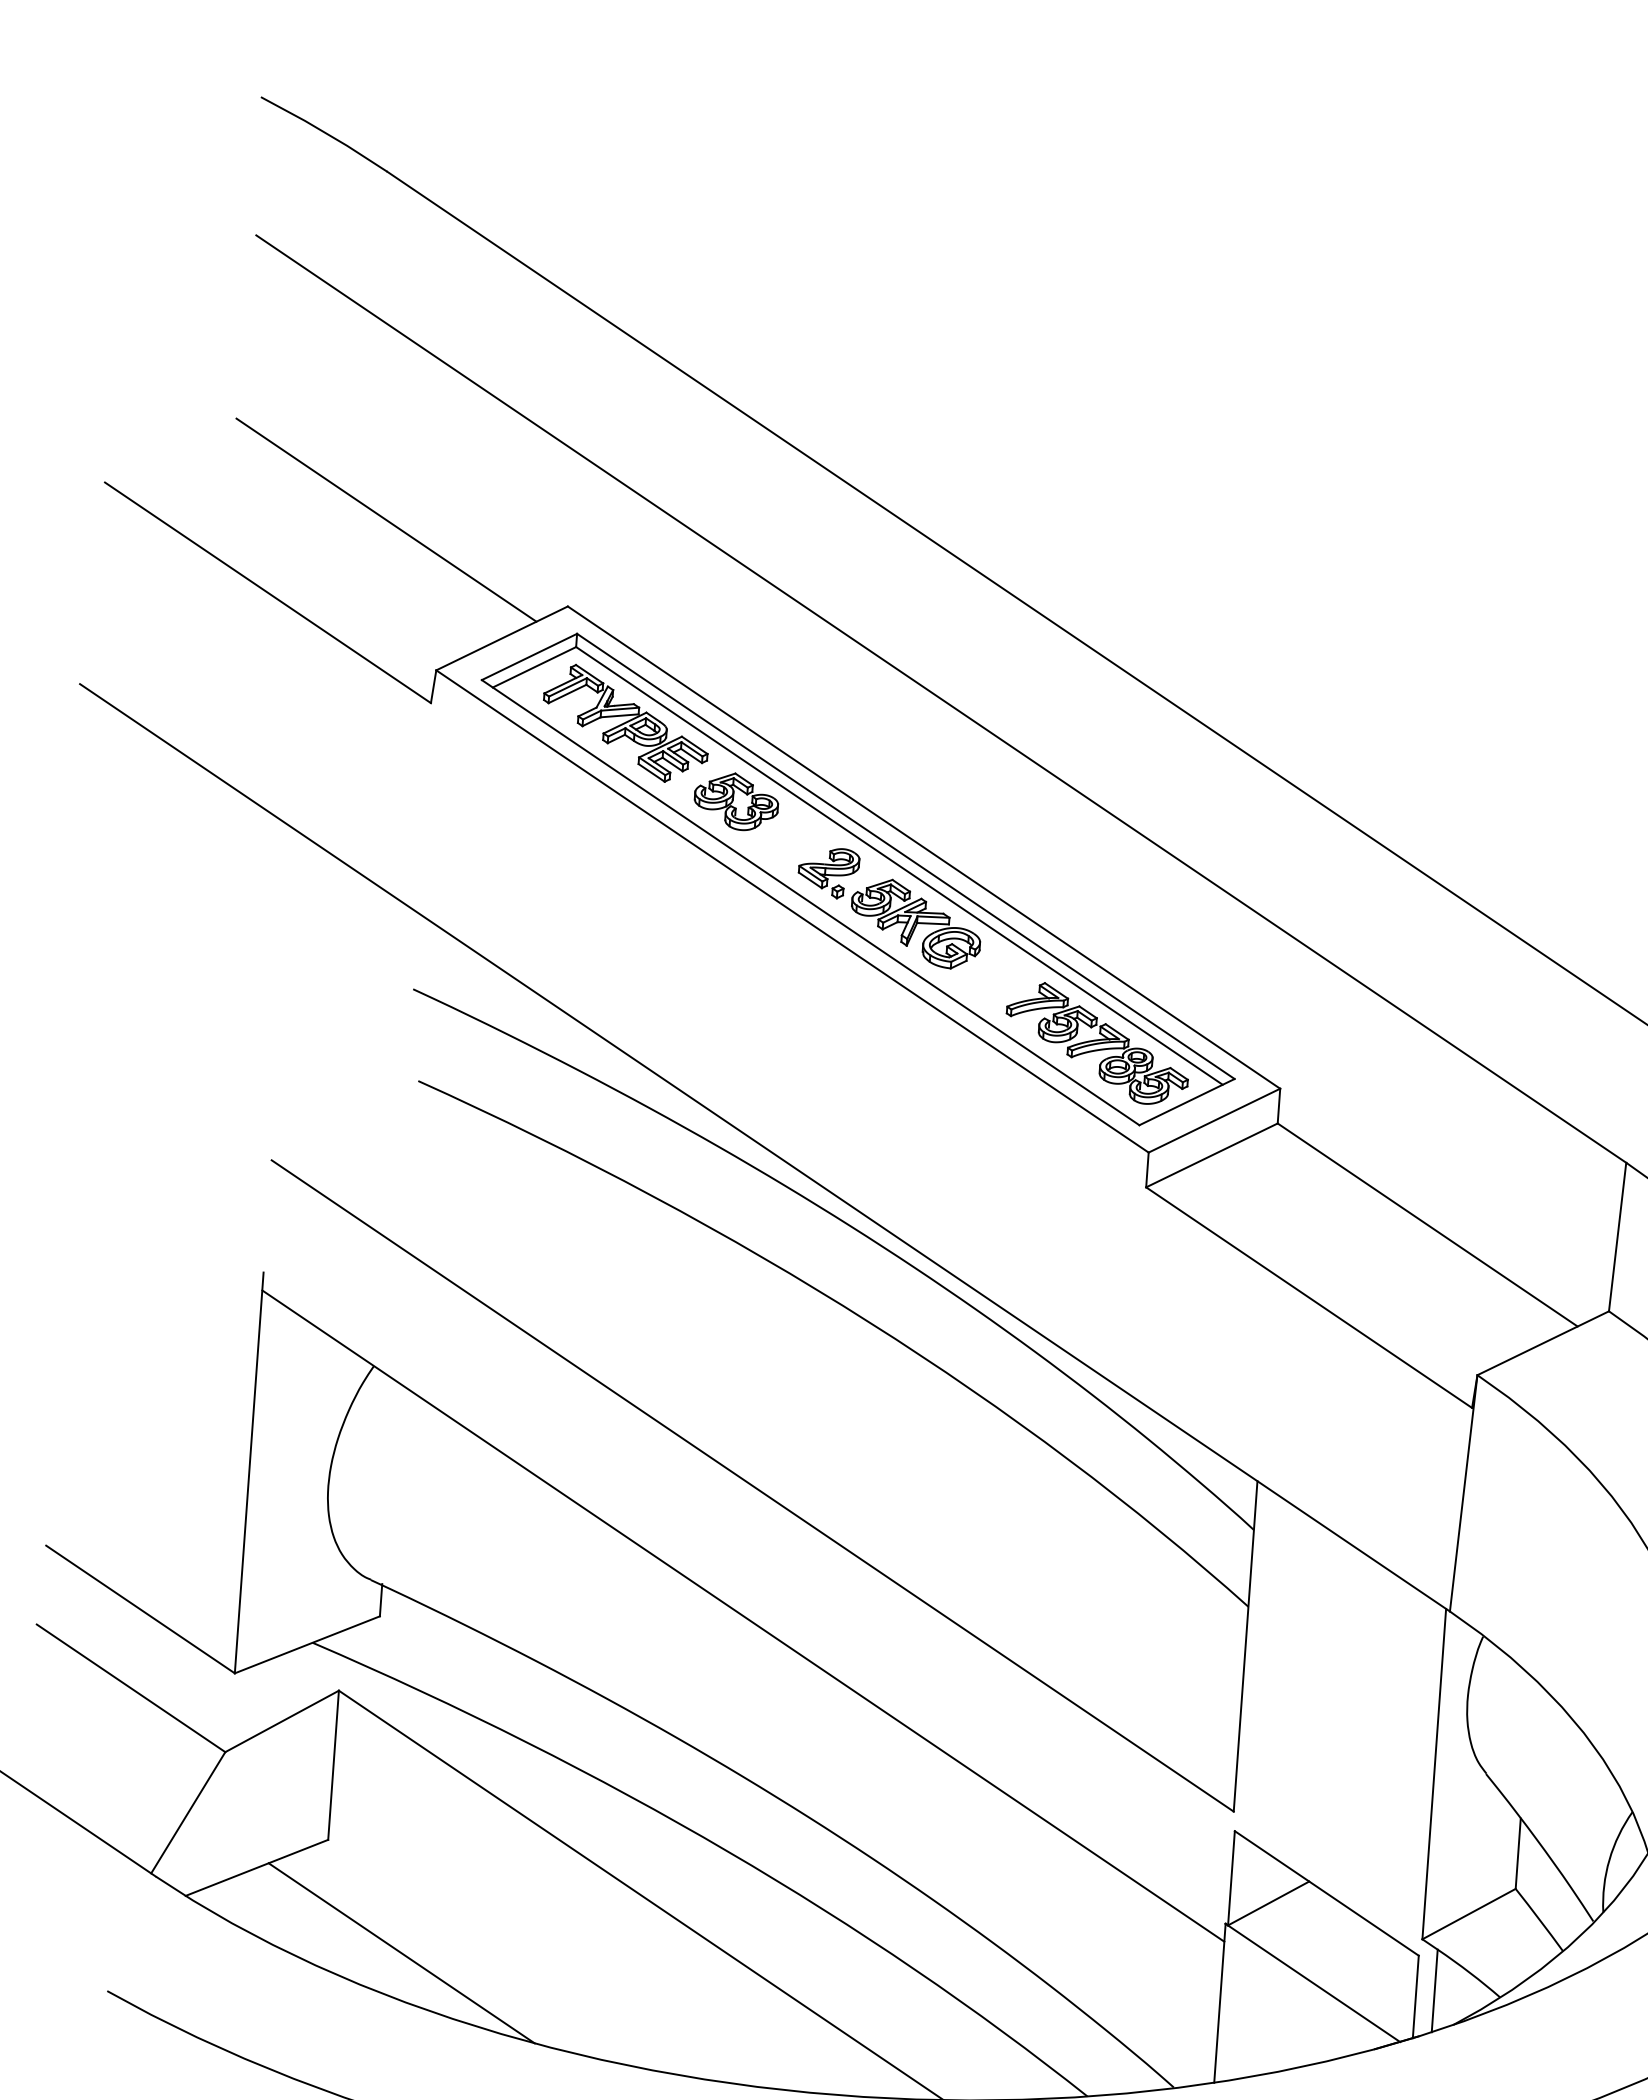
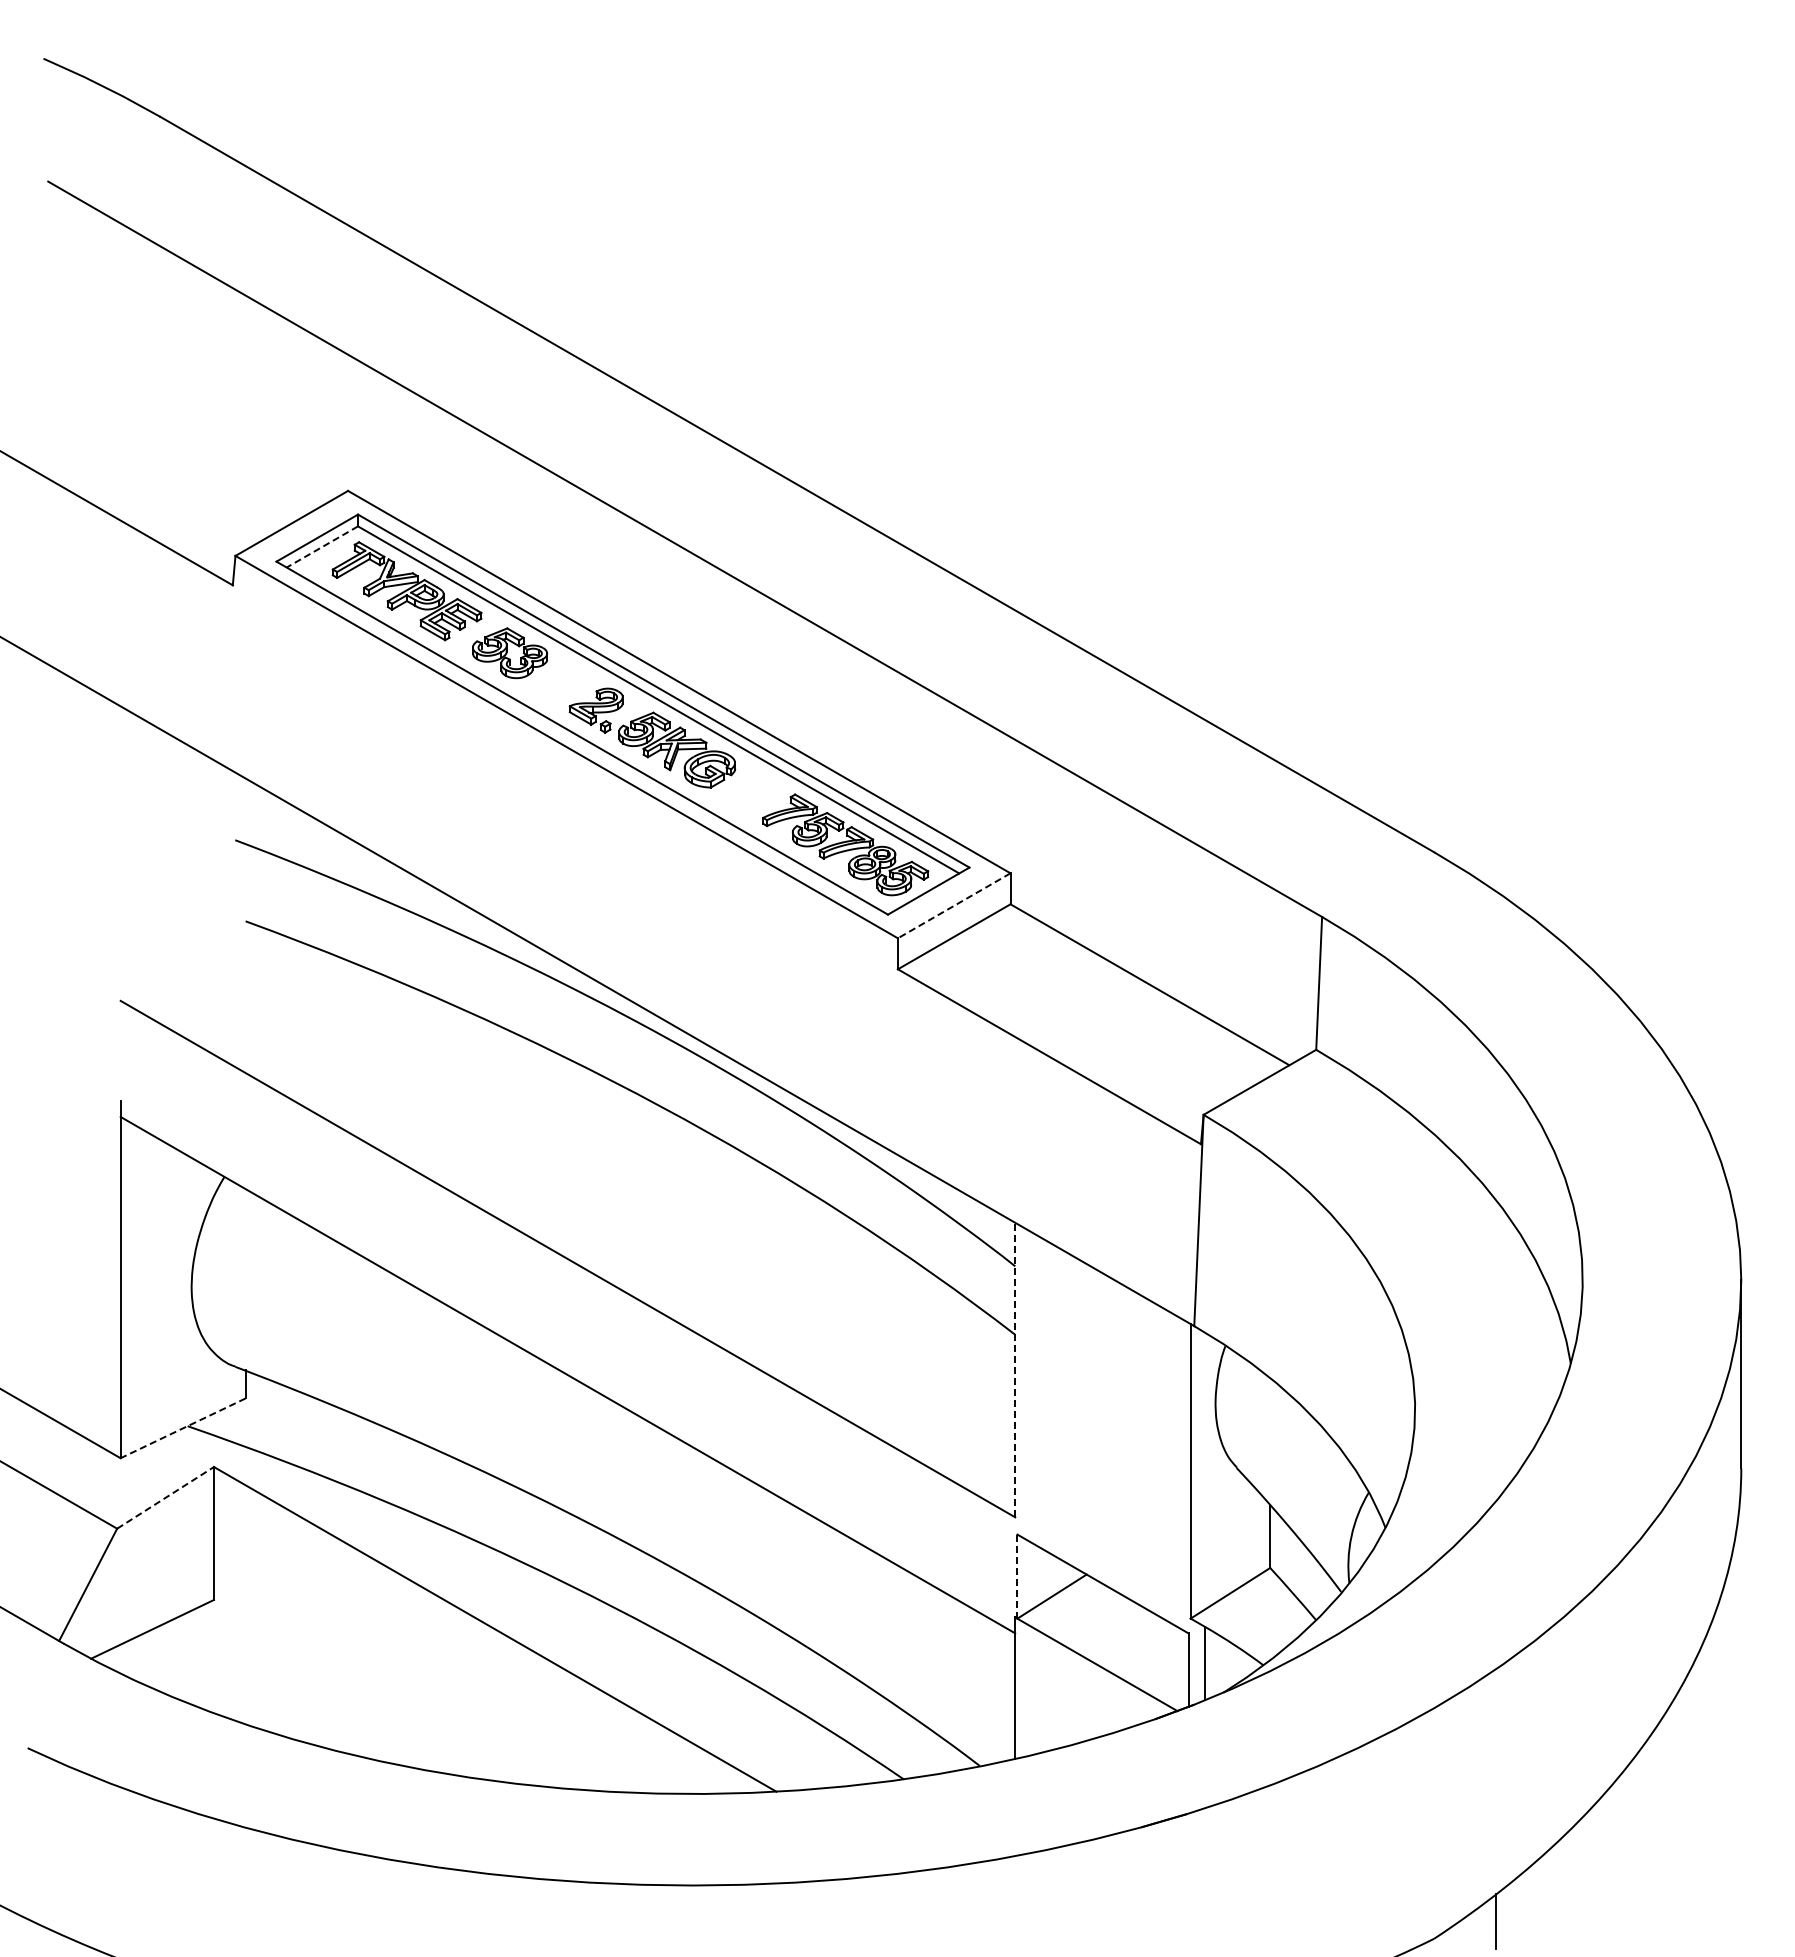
line: (386, 519) -> (181, 425), removed
line: (533, 667) -> (321, 547), solid -> dashed
line: (1213, 1121) -> (953, 906), solid -> dashed
line: (306, 1644) -> (182, 1428), solid -> dashed
line: (1245, 1645) -> (1015, 1369), solid -> dashed
line: (283, 1721) -> (166, 1497), solid -> dashed
line: (1231, 1879) -> (1017, 1577), solid -> dashed
line: (401, 1952) -> (286, 1695), removed

